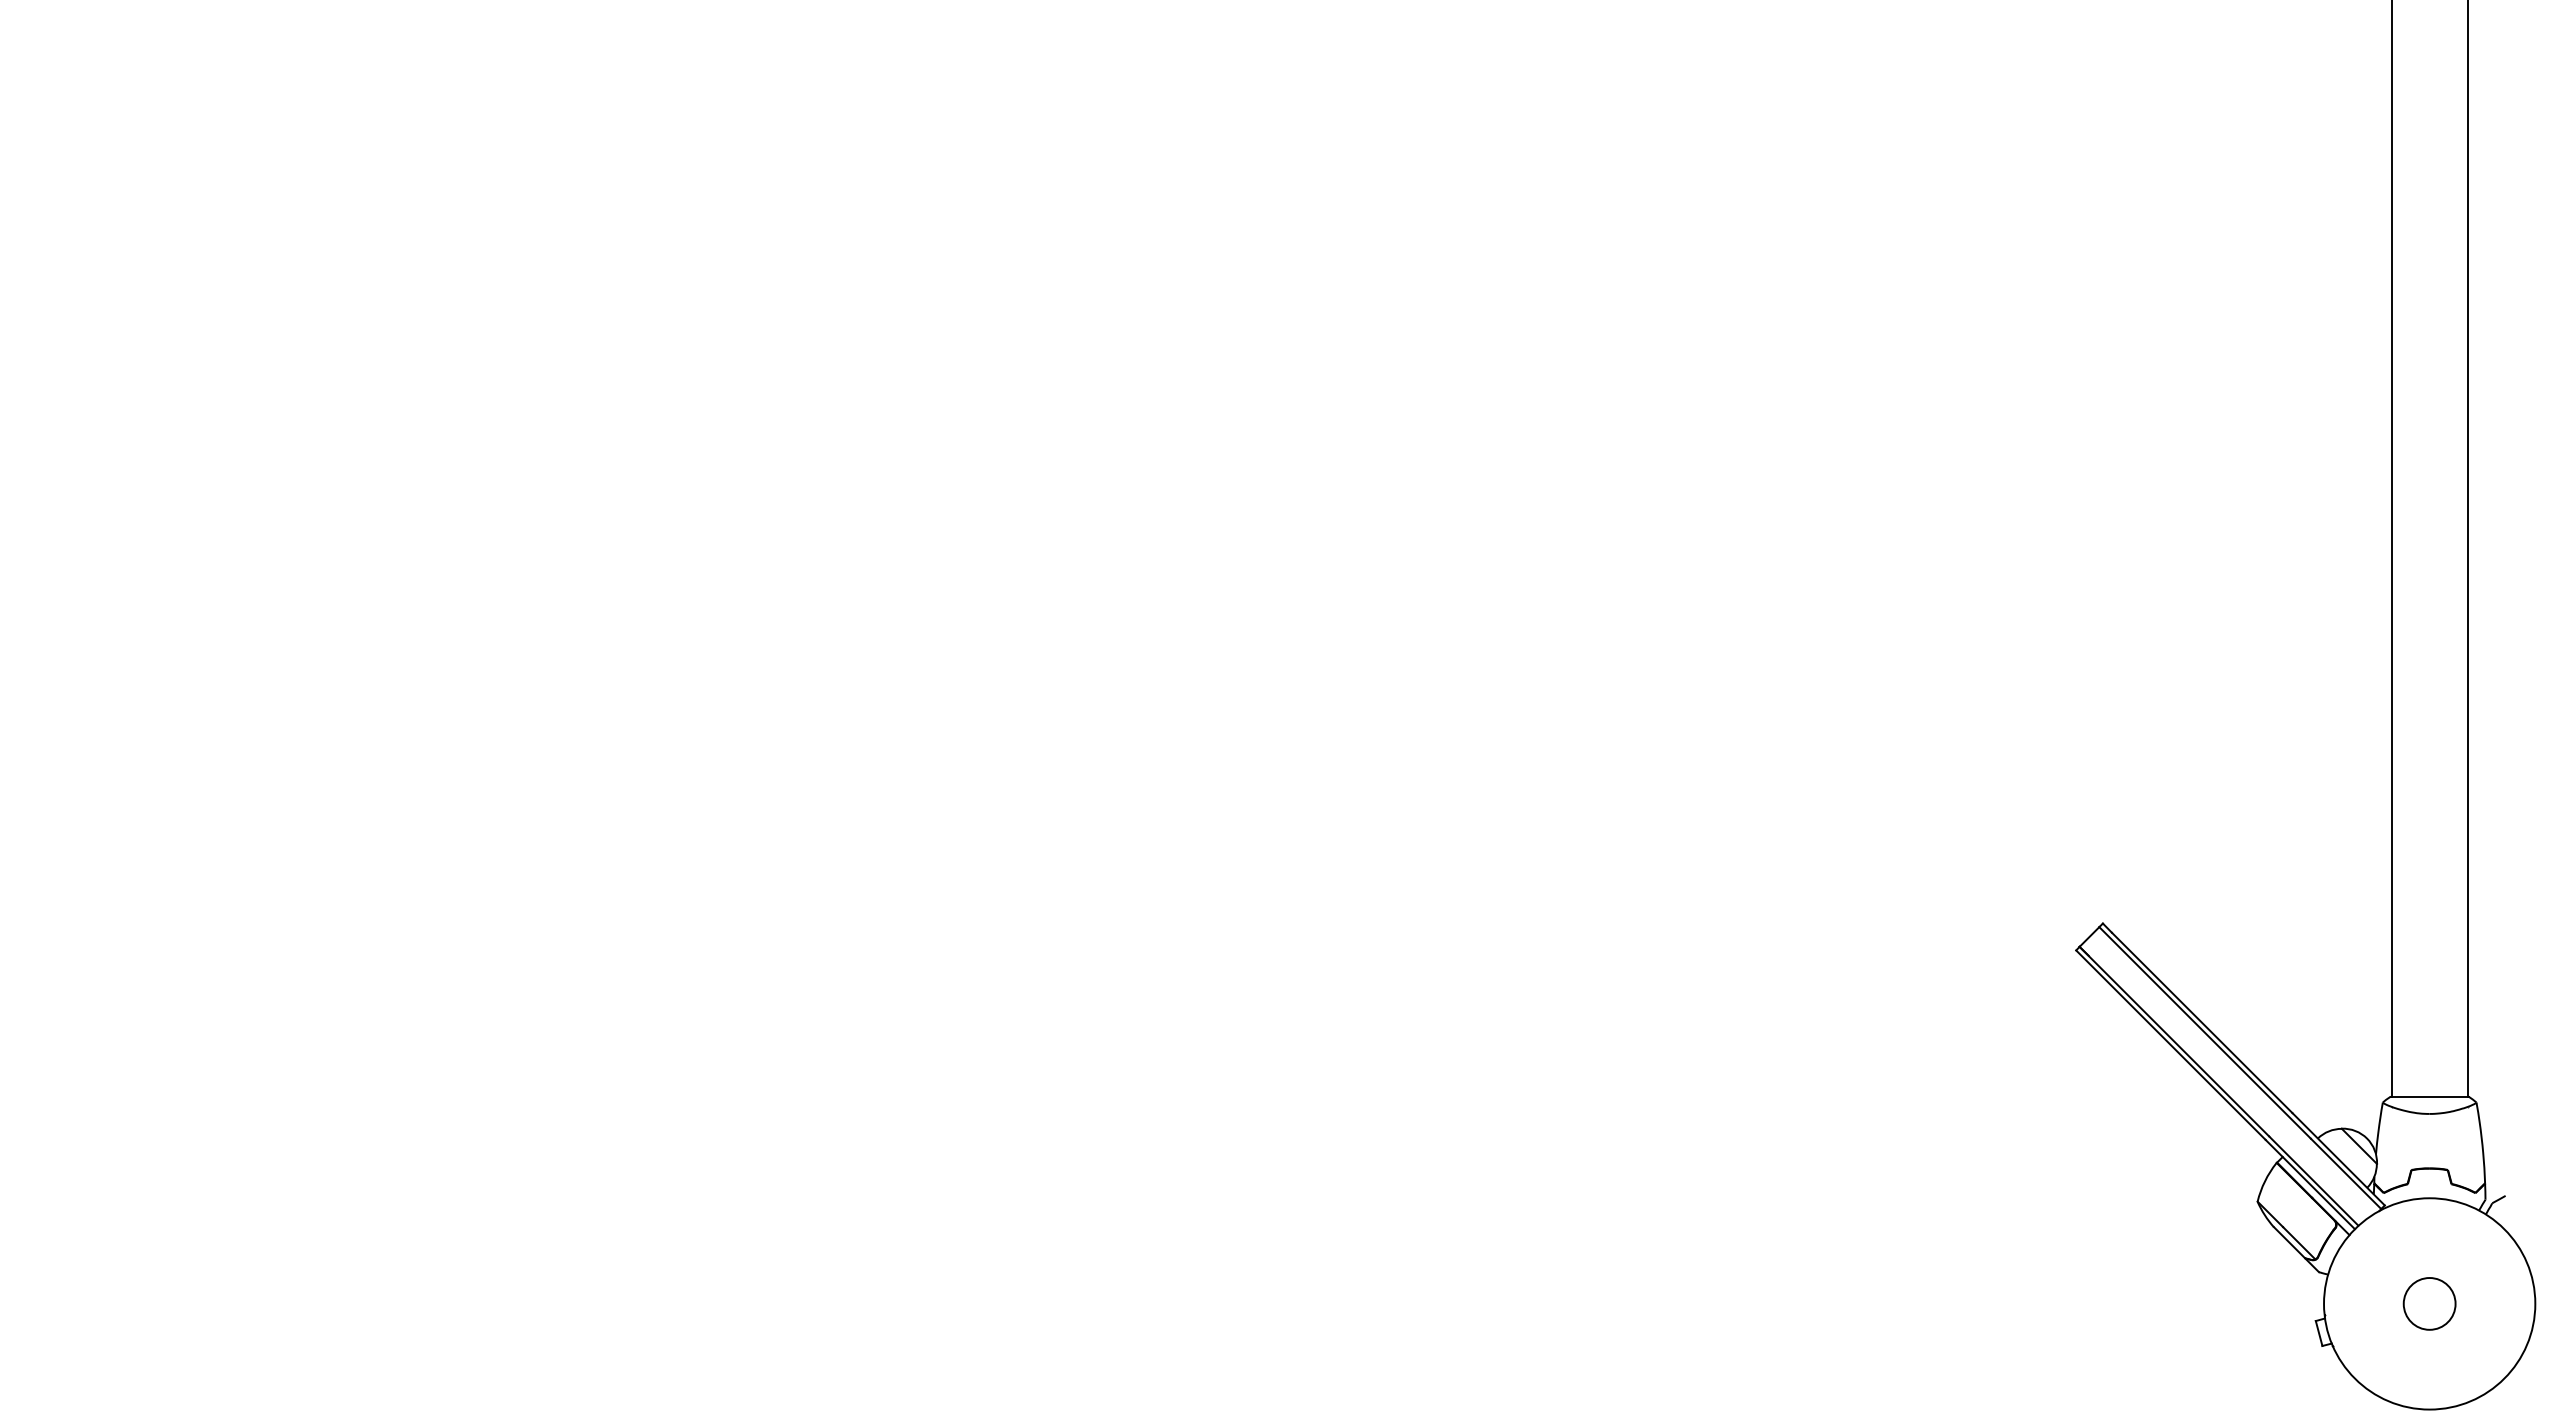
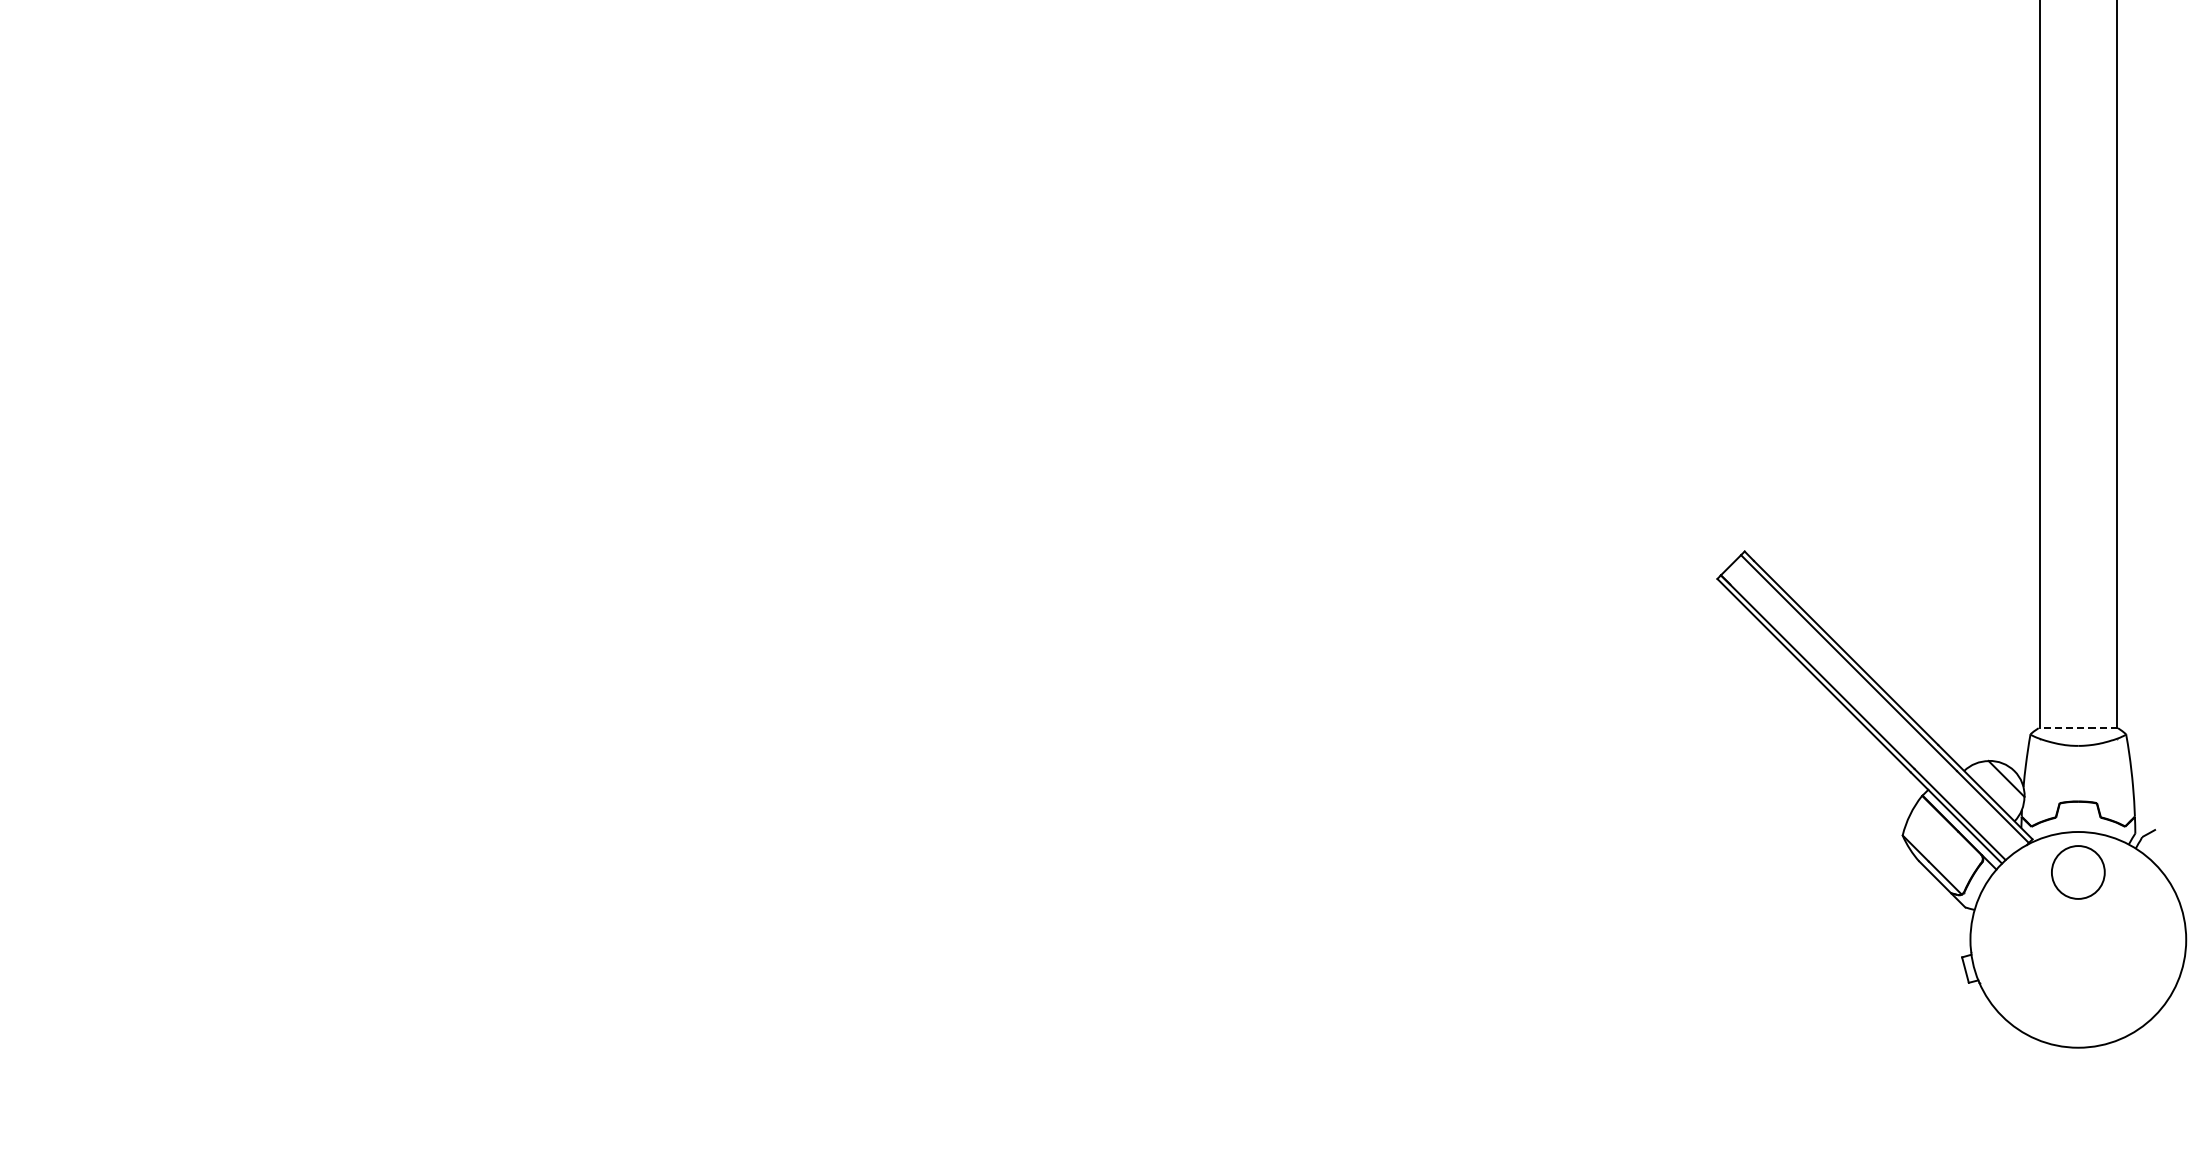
line: (2429, 1096) -> (2078, 728), solid -> dashed
circle: (2429, 1303) -> (2078, 872), moved

